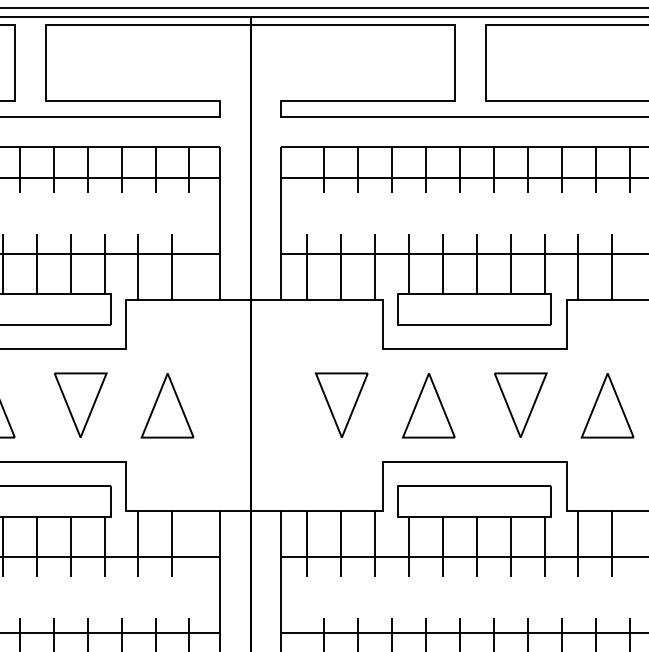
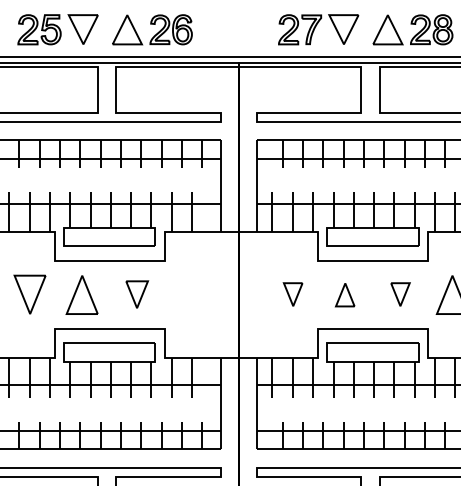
part: (79, 404) -> (136, 294), size x0.7
part: (166, 404) -> (188, 294), removed
part: (340, 404) -> (292, 294), size x0.6
part: (427, 404) -> (344, 294), size x0.6
part: (520, 404) -> (400, 294), size x0.6

